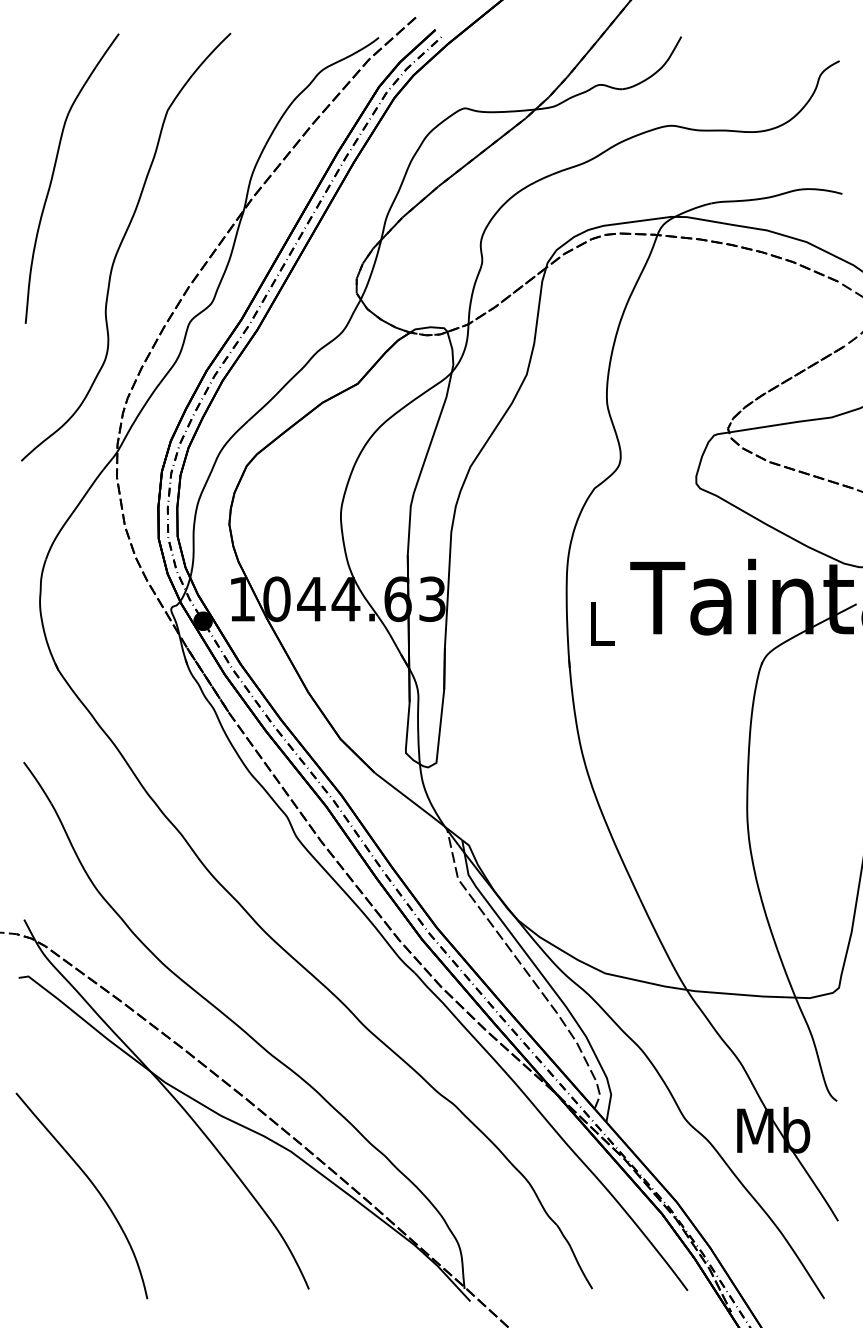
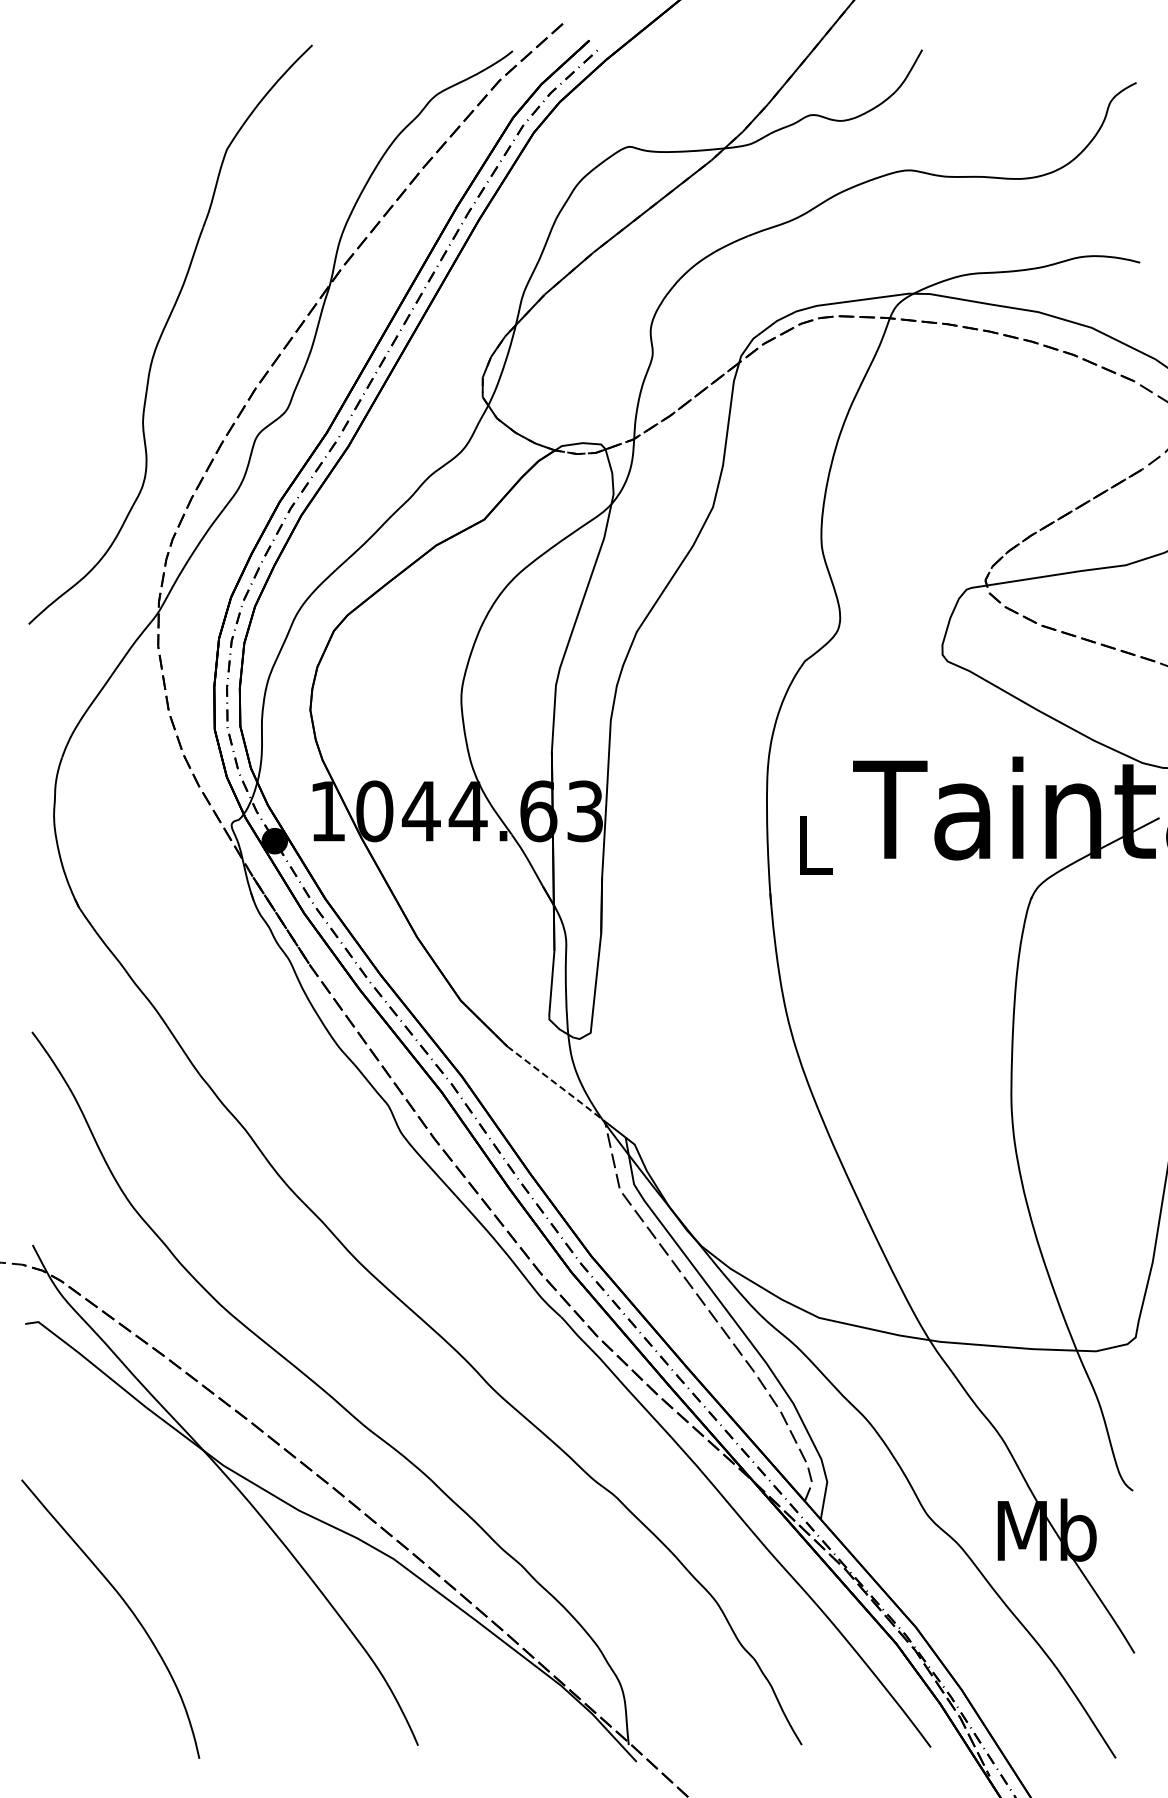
part: (53, 174) -> (72, 236), removed
line: (411, 801) -> (557, 1084), solid -> dashed

